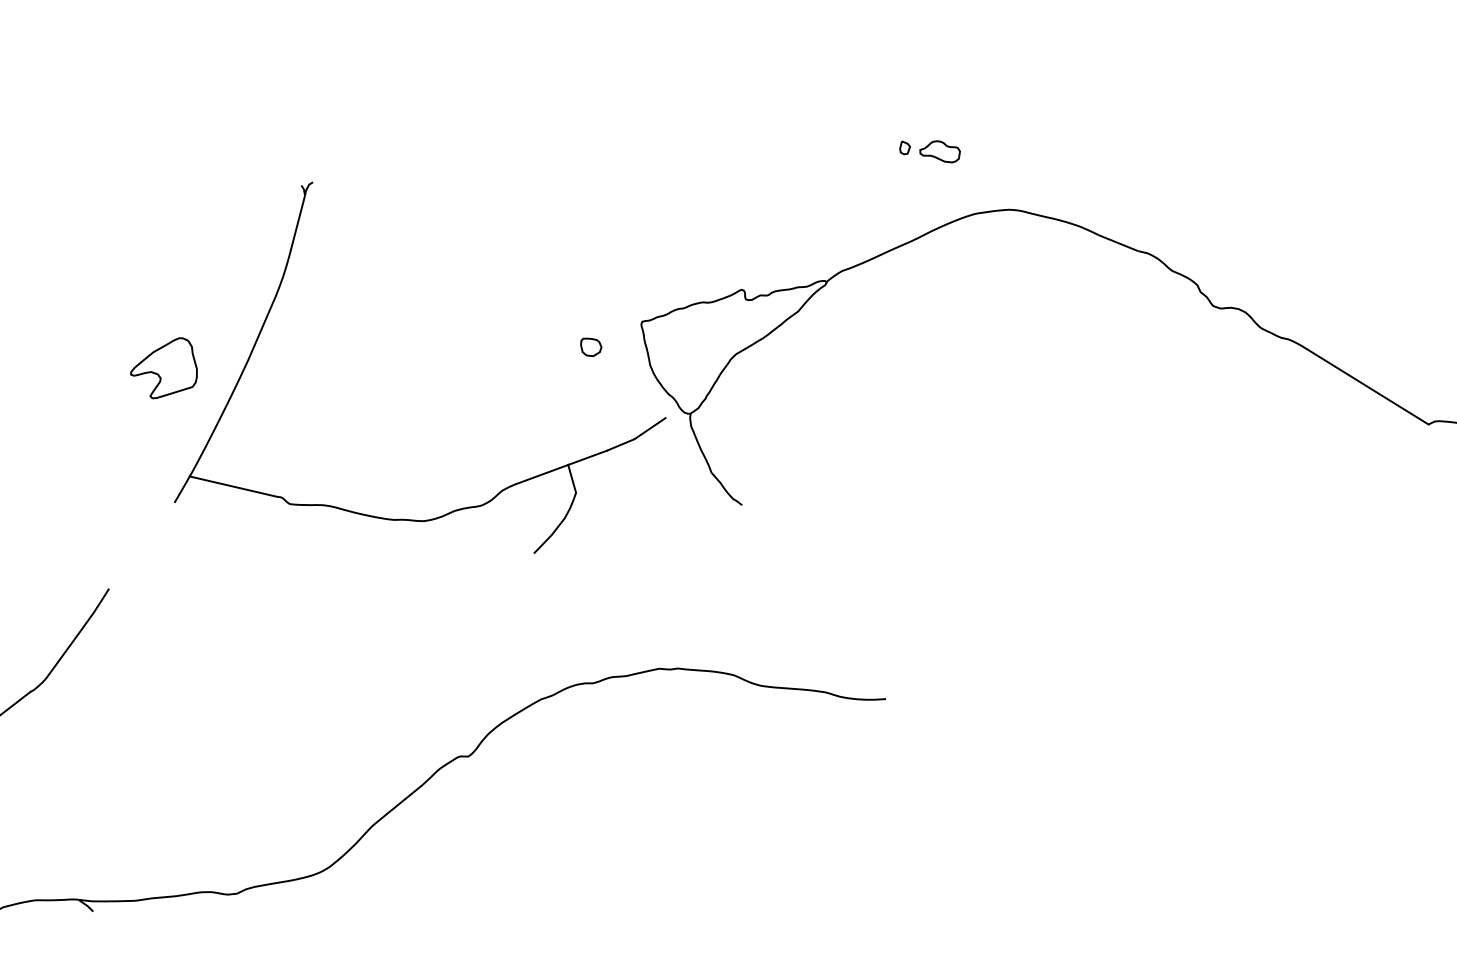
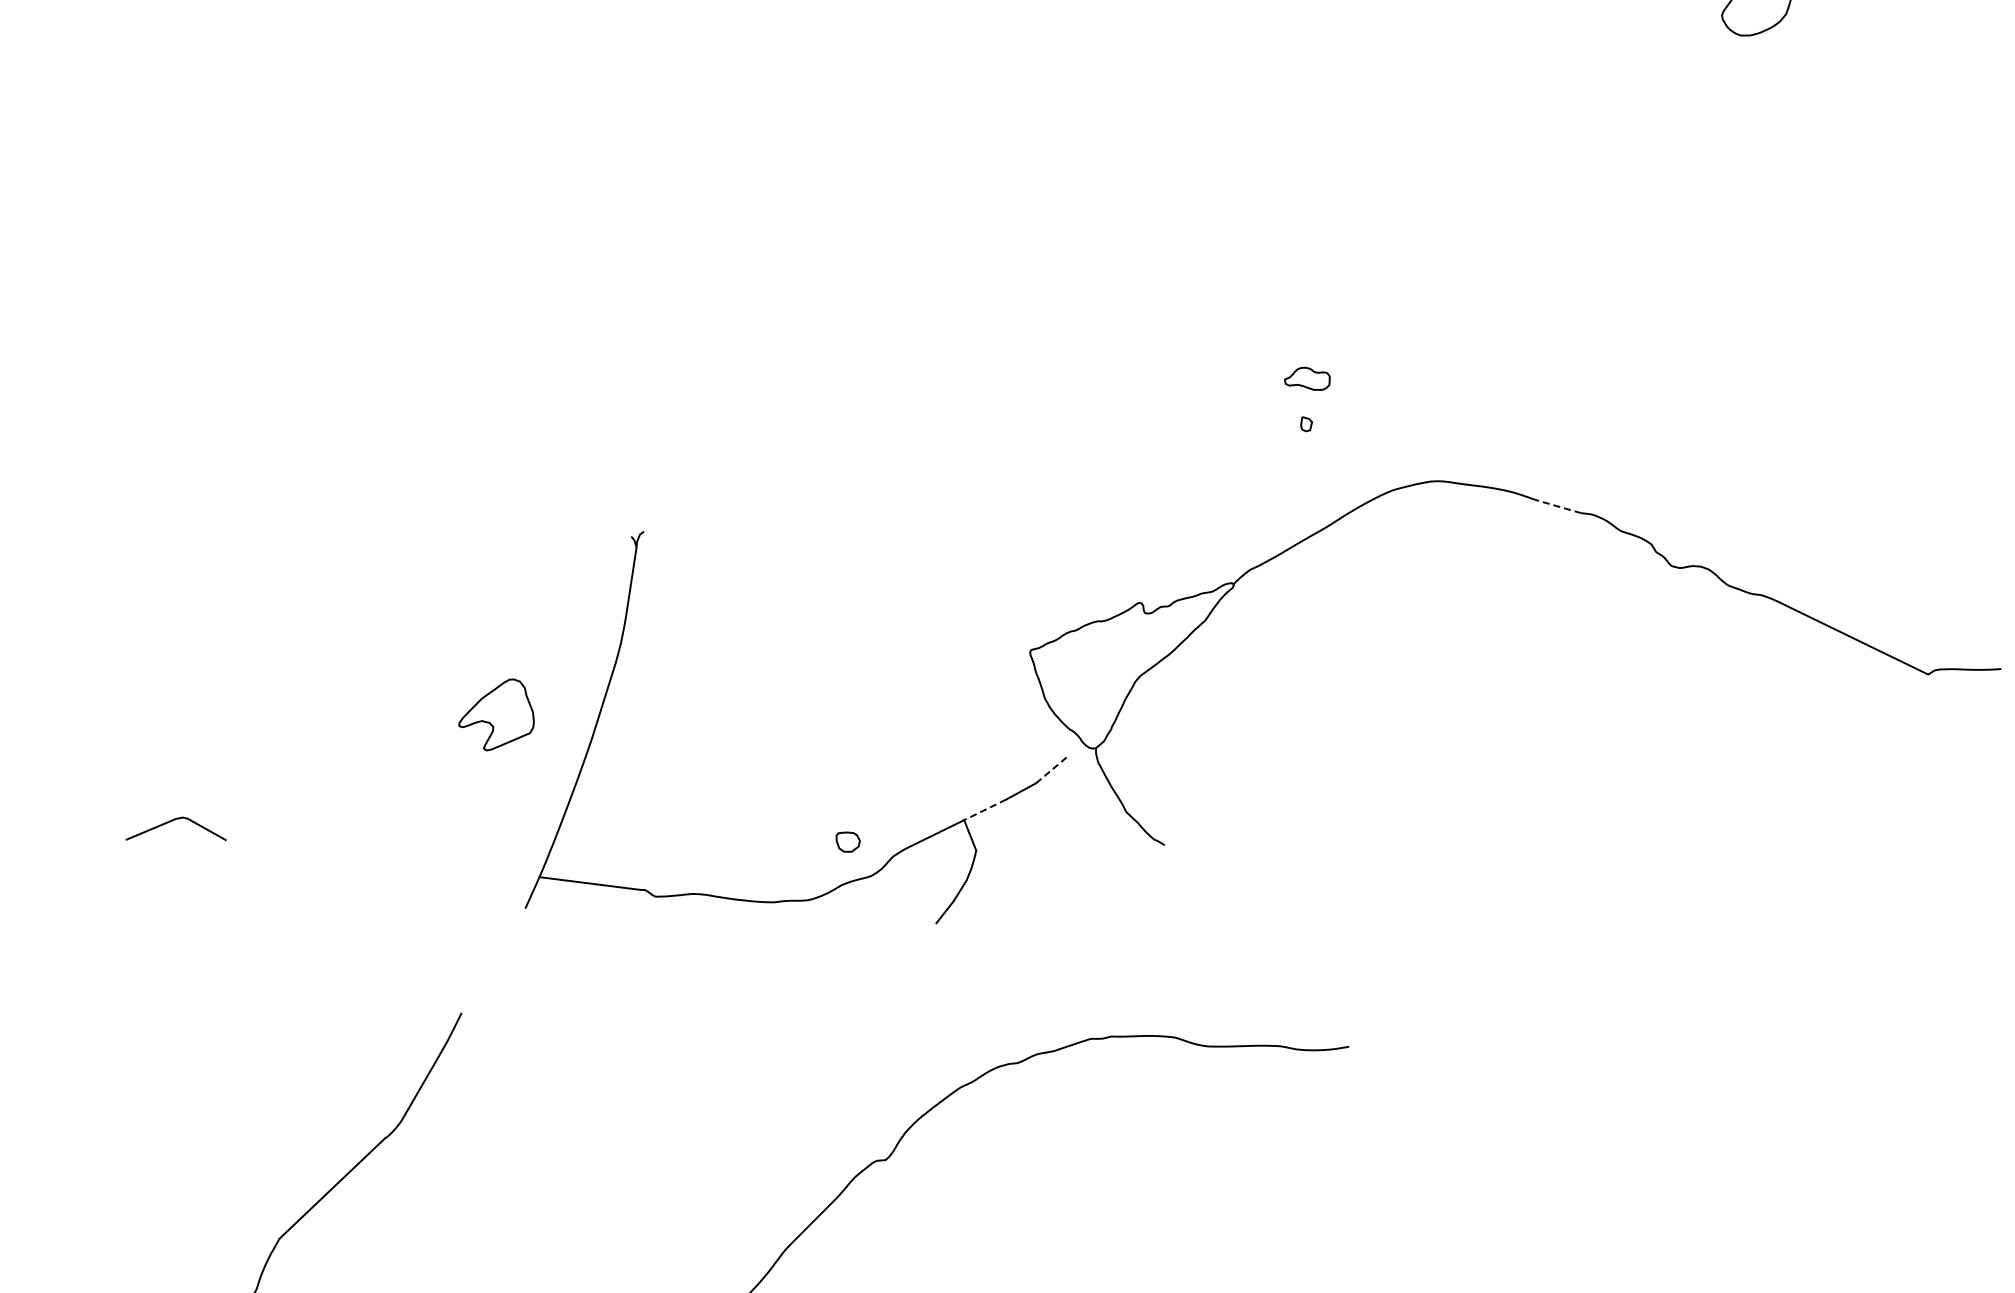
part: (940, 151) -> (1307, 378), moved
line: (1118, 243) -> (1558, 506), solid -> dashed
part: (590, 346) -> (847, 841), moved
part: (164, 367) -> (496, 714), moved
line: (650, 428) -> (1052, 769), solid -> dashed
line: (586, 458) -> (984, 810), solid -> dashed

